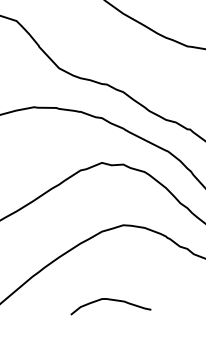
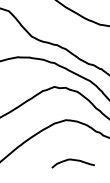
curve: (109, 300) -> (72, 160), moved

